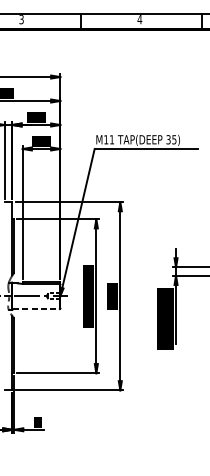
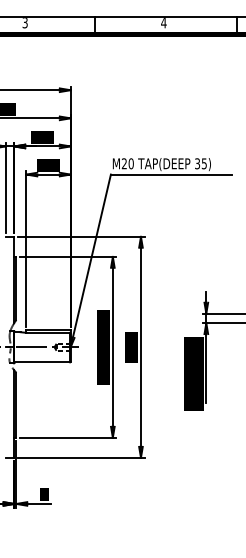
text: (108, 139) -> (127, 163), M11 -> M20
line: (36, 309) -> (42, 362), dashed -> solid

